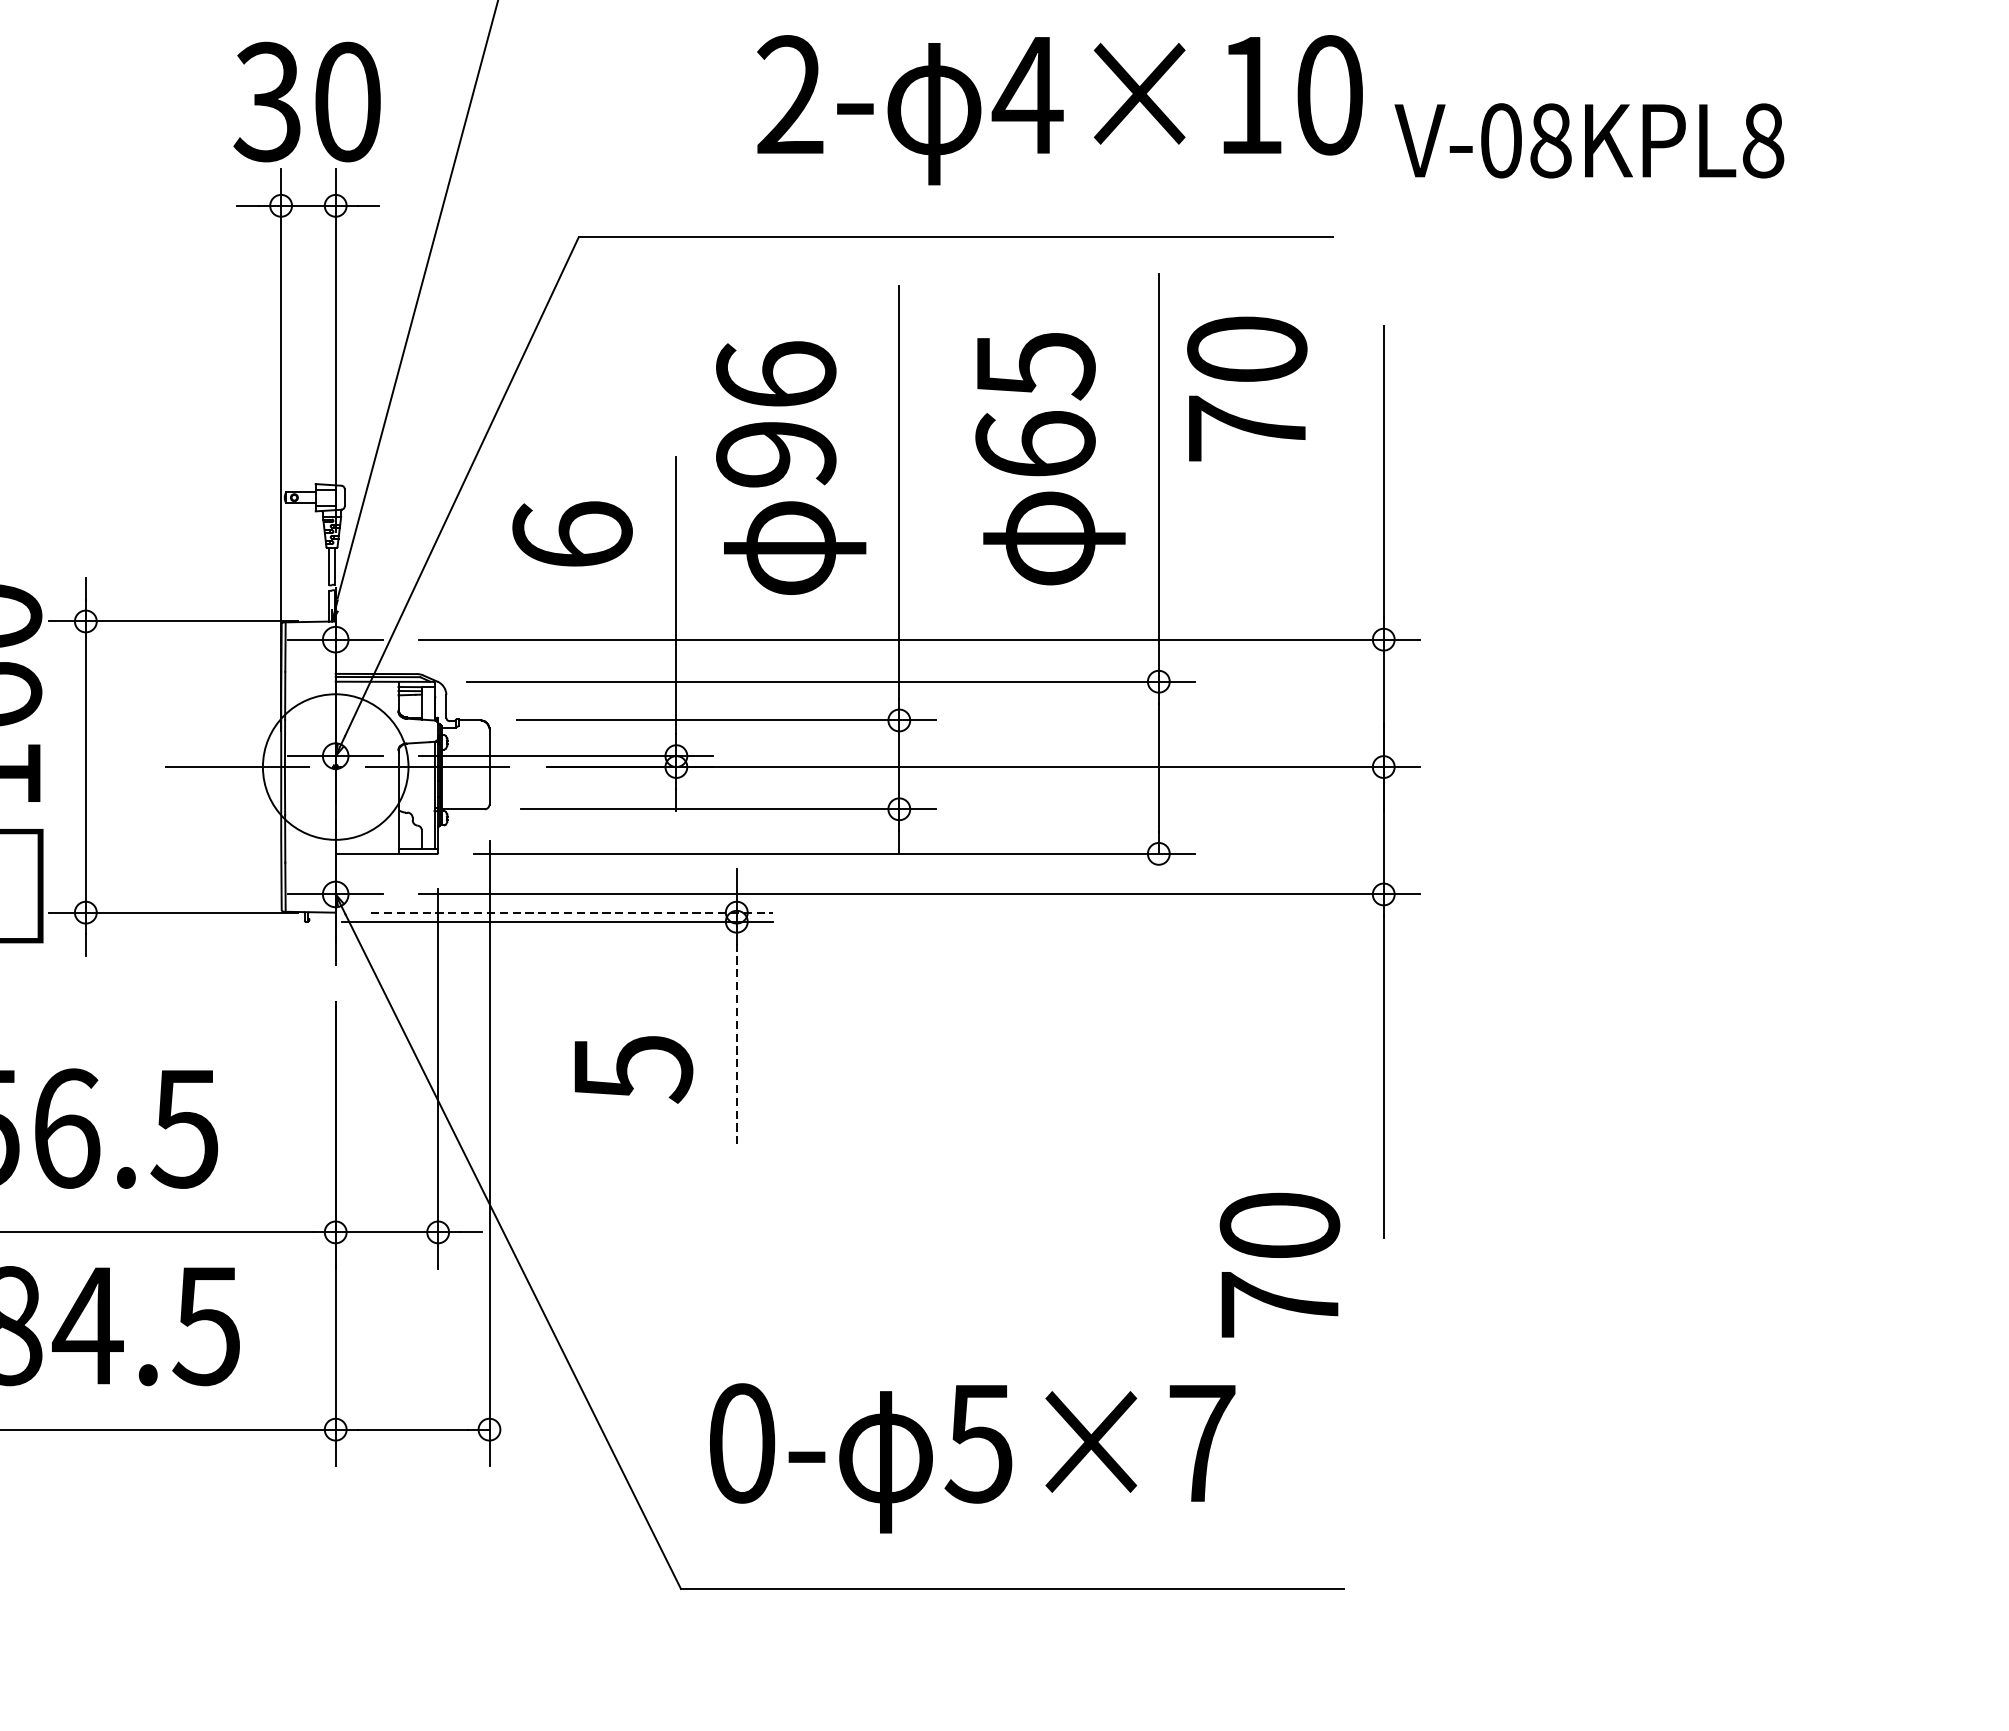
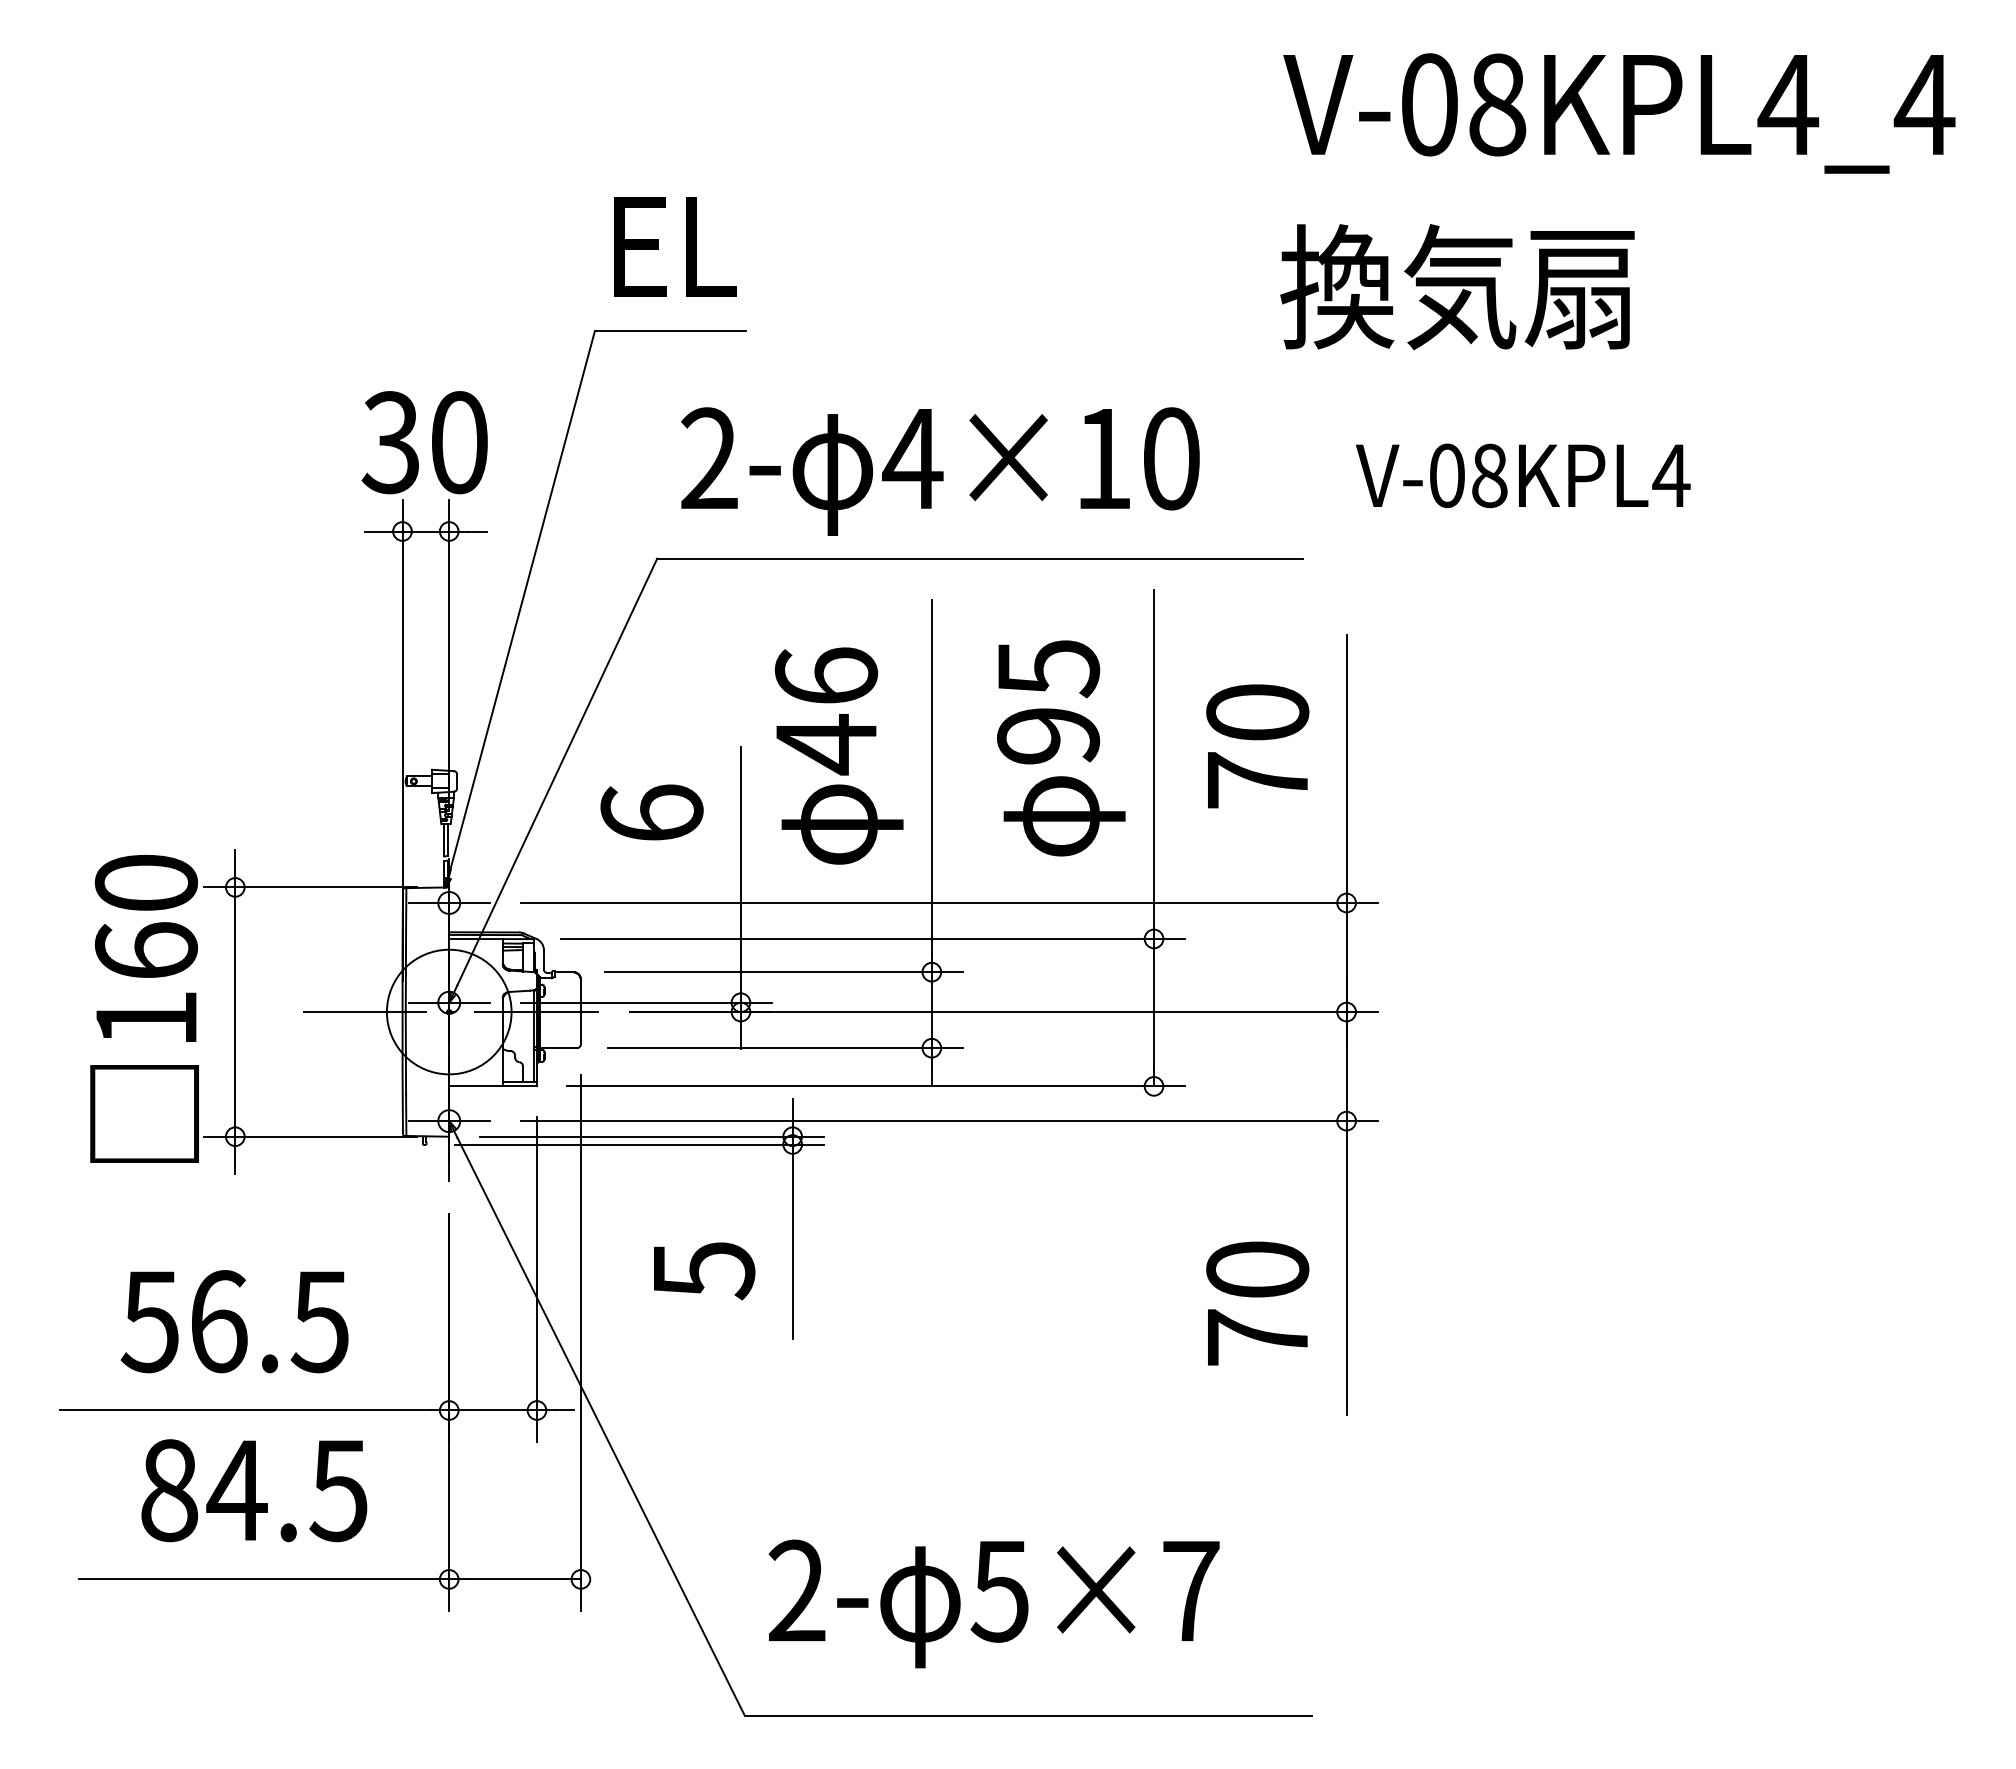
text: (1060, 110) -> (940, 471), moved
text: (1763, 140) -> (1671, 475), V-08KPL8 -> V-08KPL4
text: (1246, 389) -> (1257, 746), moved
text: (1035, 444) -> (1048, 735), 65 -> 95
text: (776, 454) -> (826, 744), 96 -> 46
line: (573, 912) -> (652, 1136), dashed -> solid
line: (736, 1046) -> (792, 1251), dashed -> solid
text: (1279, 1265) -> (1257, 1303), moved
text: (741, 1442) -> (796, 1590), 0- -> 2-

